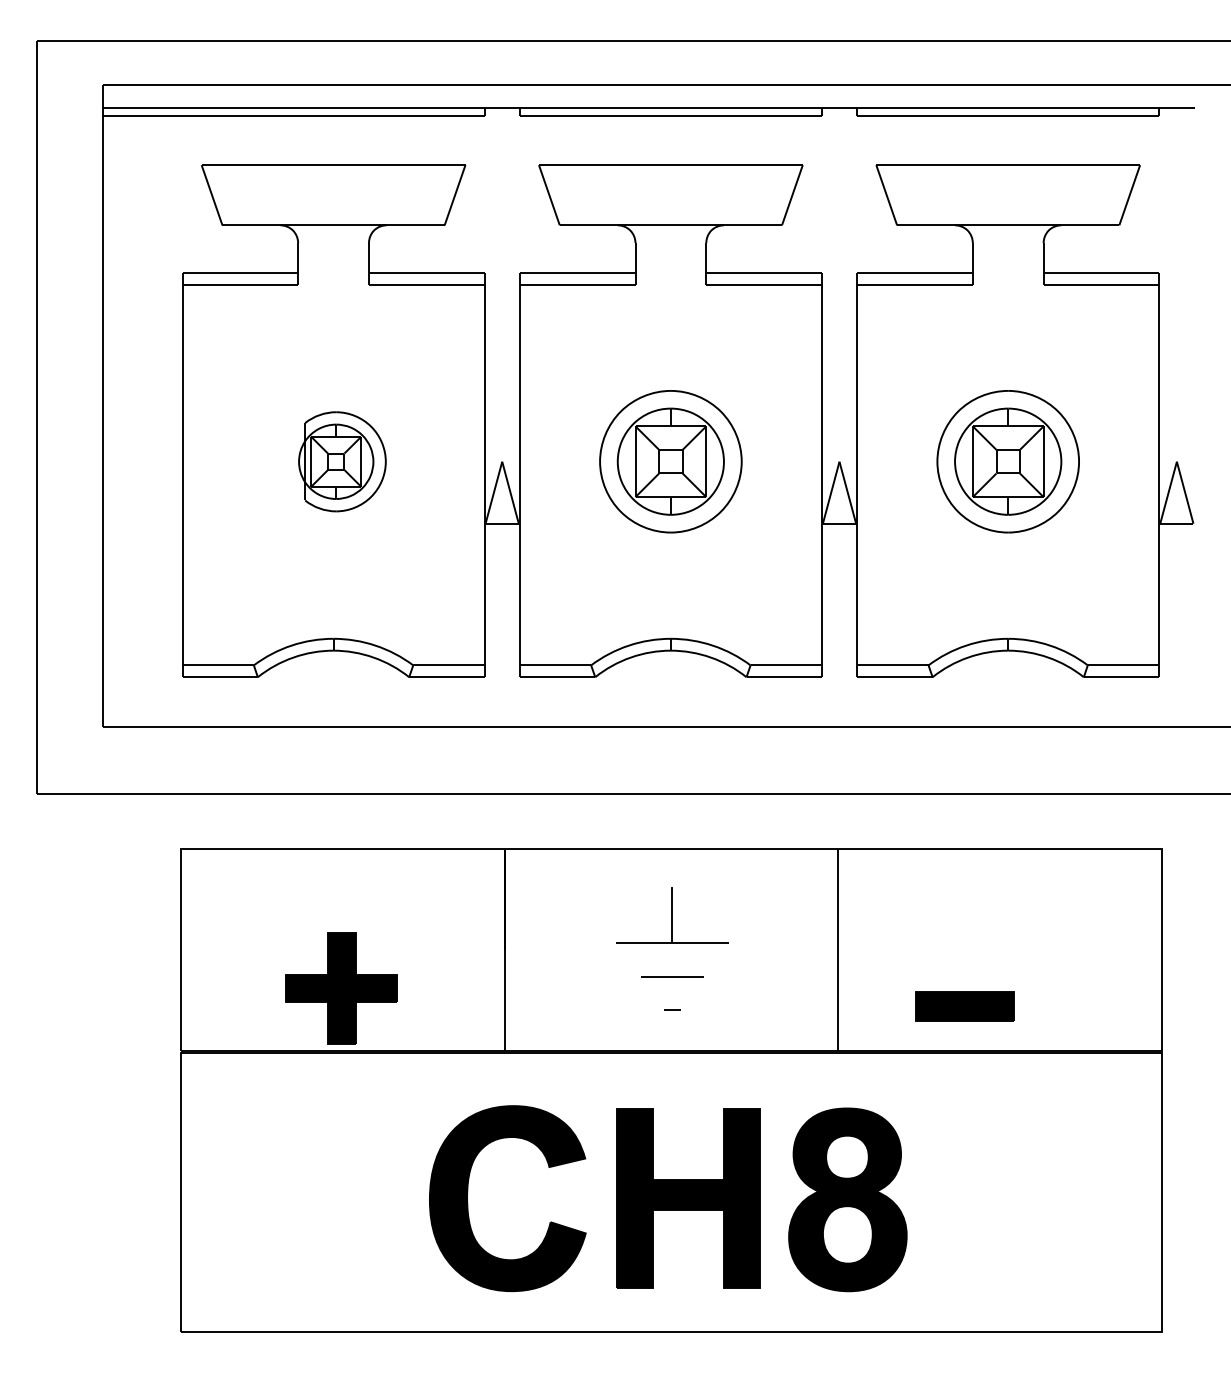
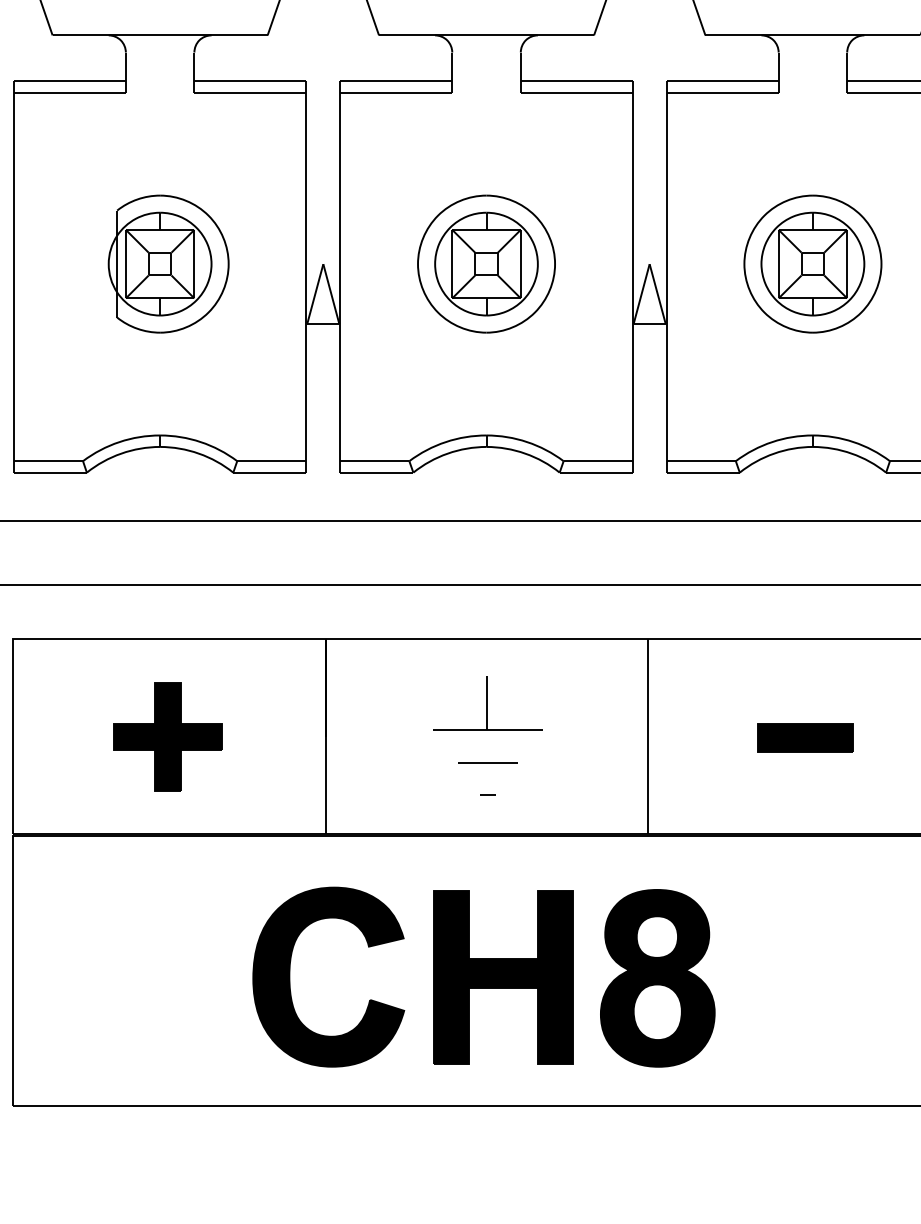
part: (342, 461) -> (168, 263), size x1.43
part: (341, 988) -> (167, 737), moved
part: (964, 1006) -> (804, 738), moved

